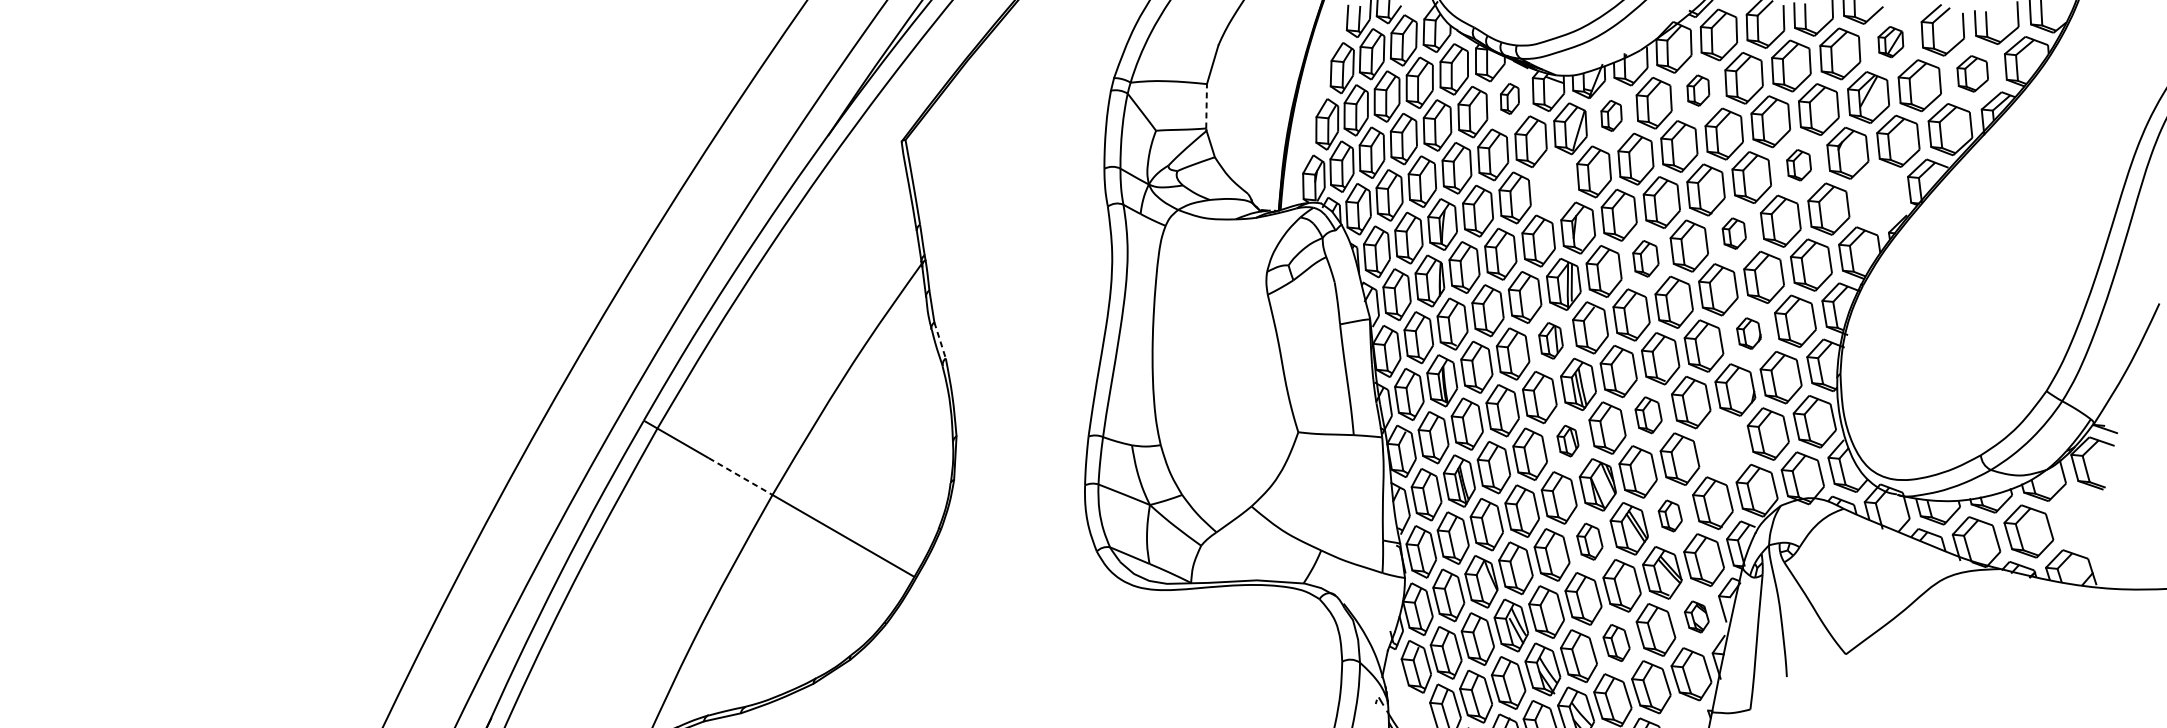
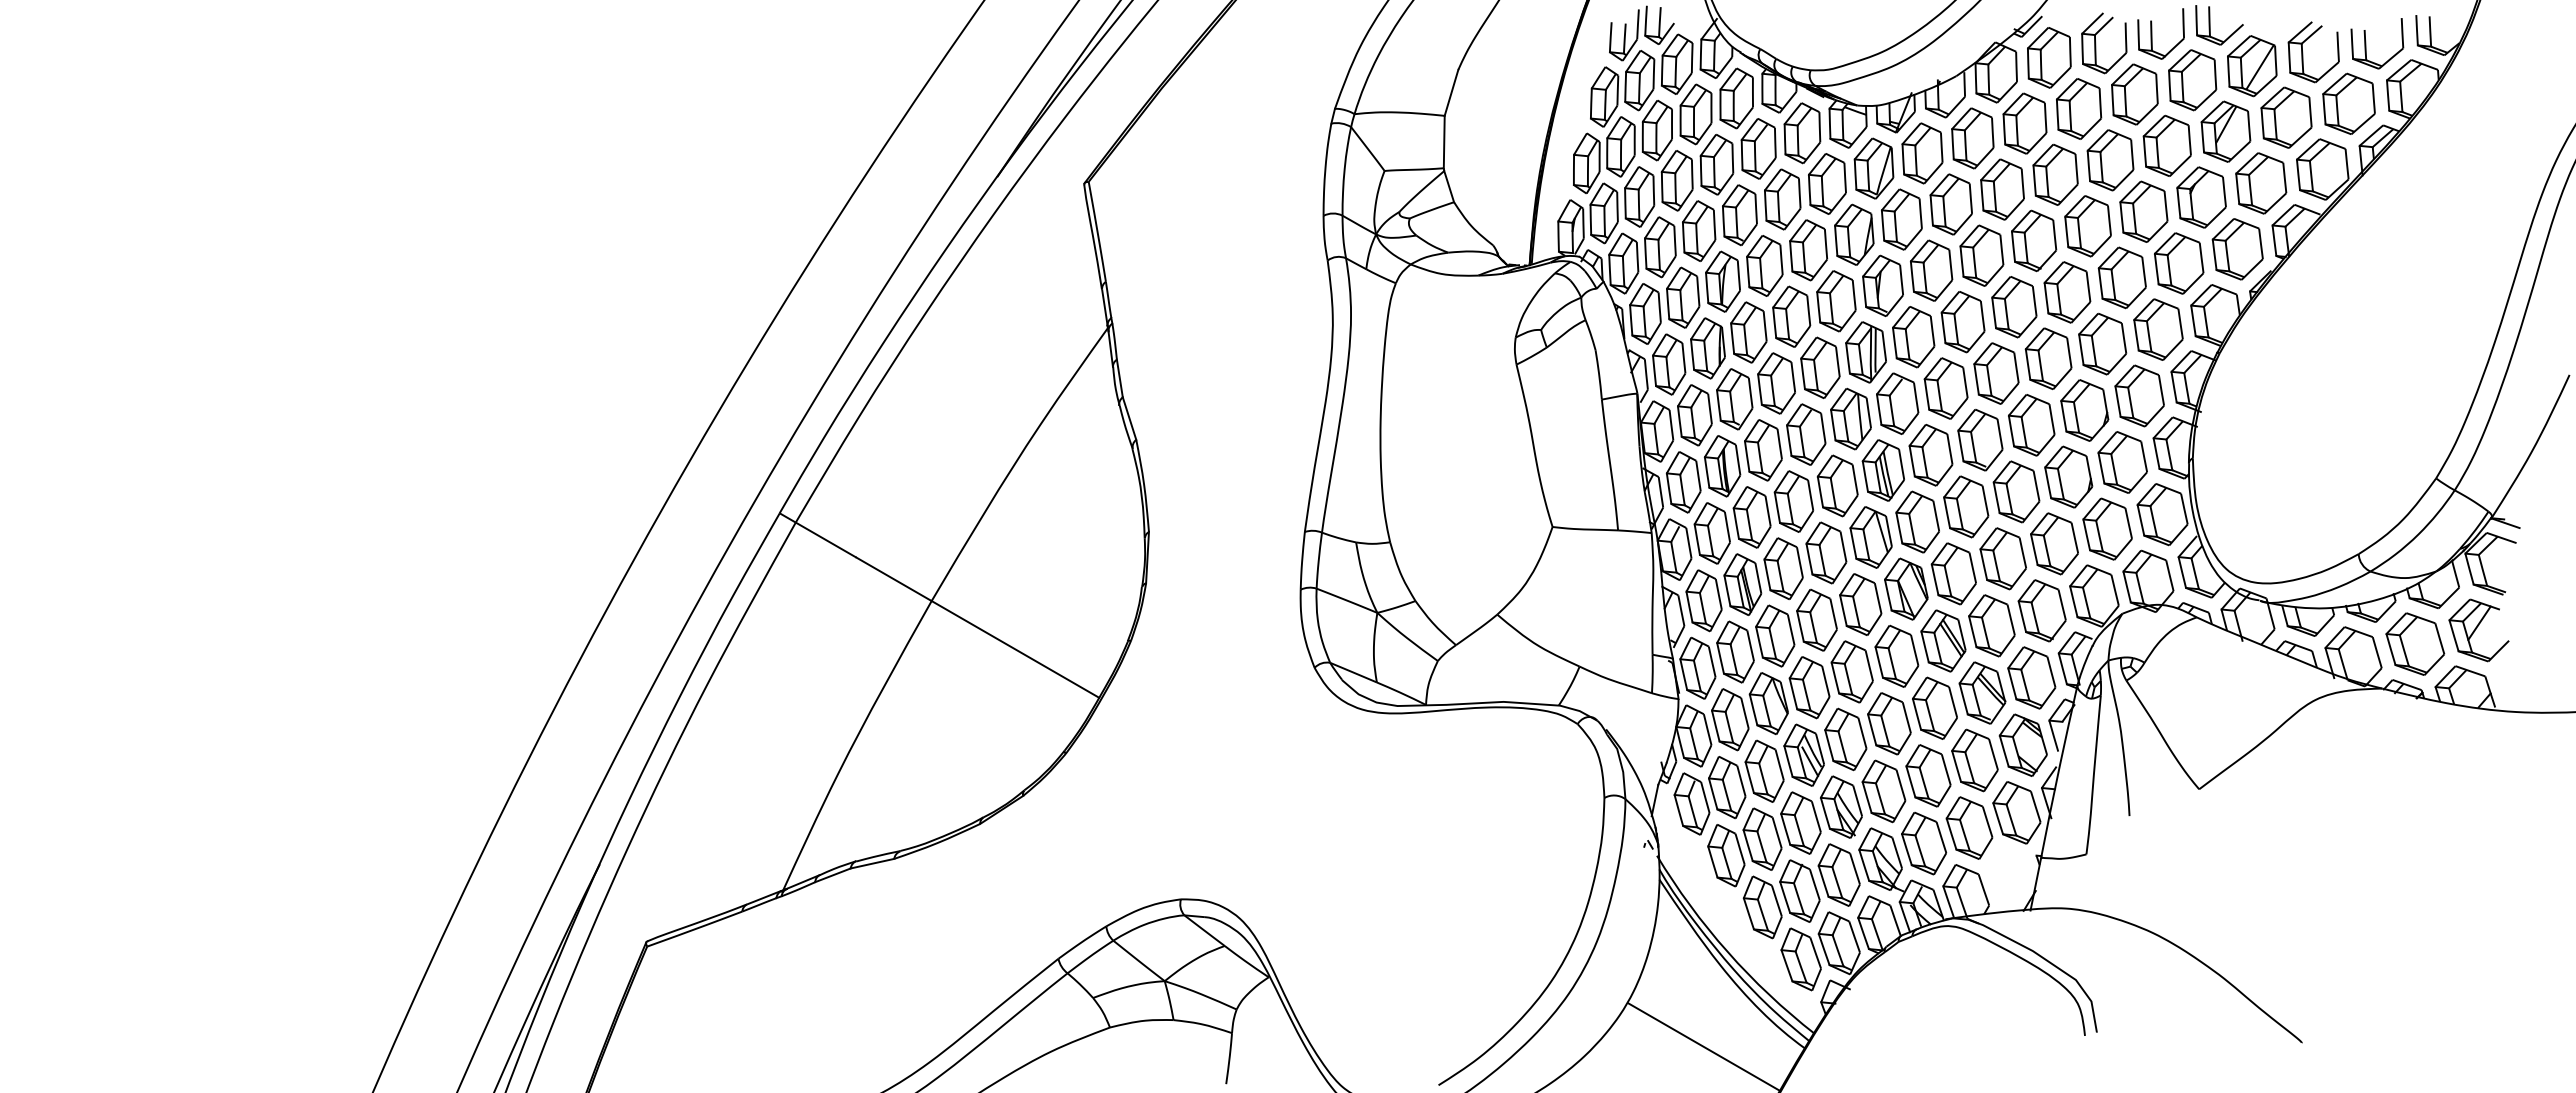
part: (1891, 42) -> (2252, 66), size x1.67
part: (1972, 73) -> (2348, 103), size x1.43
part: (1697, 90) -> (2024, 123), size x1.67
part: (1509, 99) -> (1802, 133), size x1.67
line: (1206, 105) -> (1444, 141), dashed -> solid
part: (1611, 115) -> (1922, 153), size x1.67
part: (1798, 165) -> (2143, 211), size x1.67
part: (1553, 184) -> (1854, 234), added
part: (1878, 197) -> (2237, 249), added
part: (1734, 233) -> (2067, 292), size x1.67
part: (1645, 259) -> (1962, 322), size x1.43
part: (1748, 333) -> (2084, 410), size x1.67
part: (1550, 340) -> (1850, 418), size x1.43
line: (940, 341) -> (1129, 419), dashed -> solid
part: (1648, 414) -> (1966, 506), size x1.43
part: (1567, 441) -> (1870, 537), size x1.67
part: (1723, 446) -> (2054, 543), added
line: (741, 476) -> (894, 579), dashed -> solid
part: (1670, 515) -> (1991, 625), size x1.67
part: (2082, 519) -> (2478, 630), added
part: (1589, 541) -> (1896, 655), size x1.43
part: (1696, 616) -> (2022, 744), size x1.67
part: (1616, 642) -> (1928, 775), size x1.43

